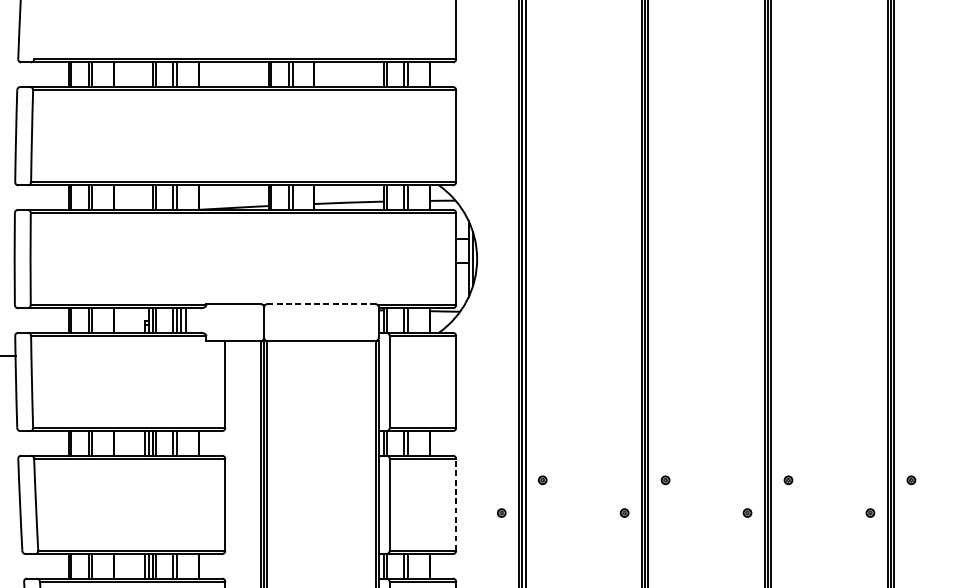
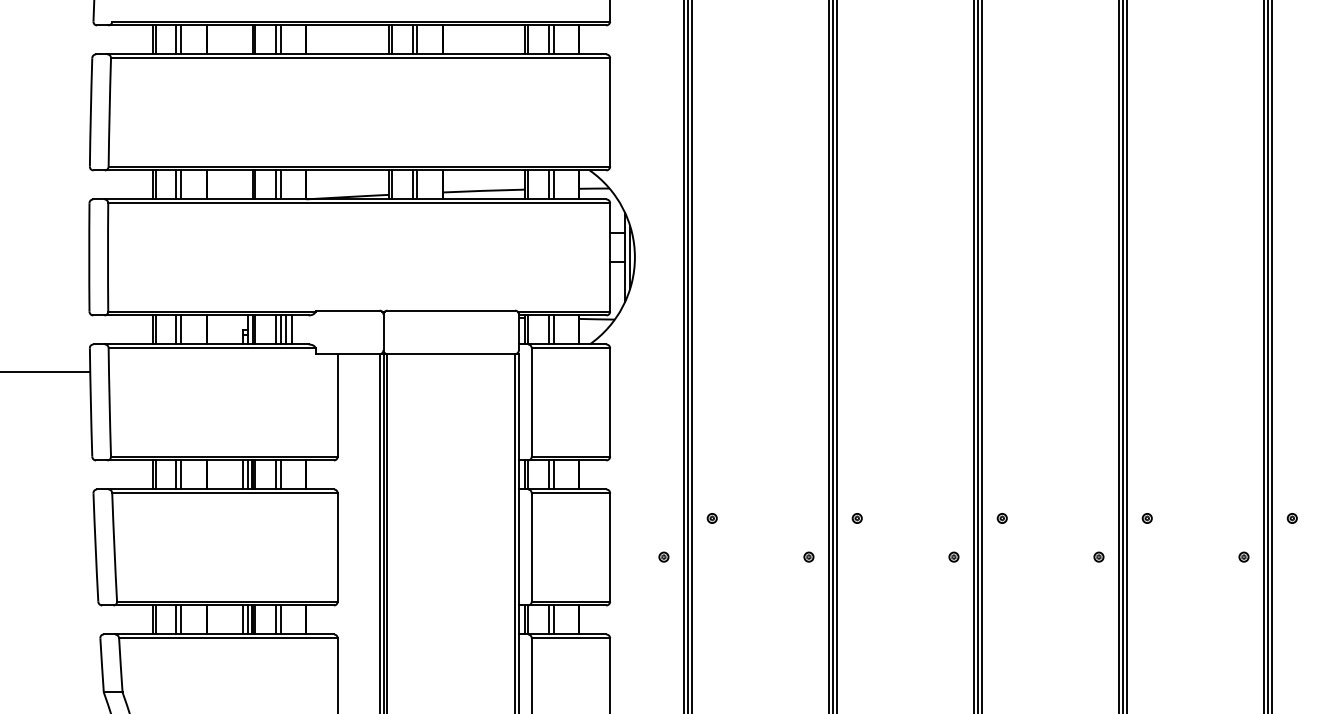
line: (321, 304) -> (451, 310), dashed -> solid
line: (456, 504) -> (610, 546), dashed -> solid

